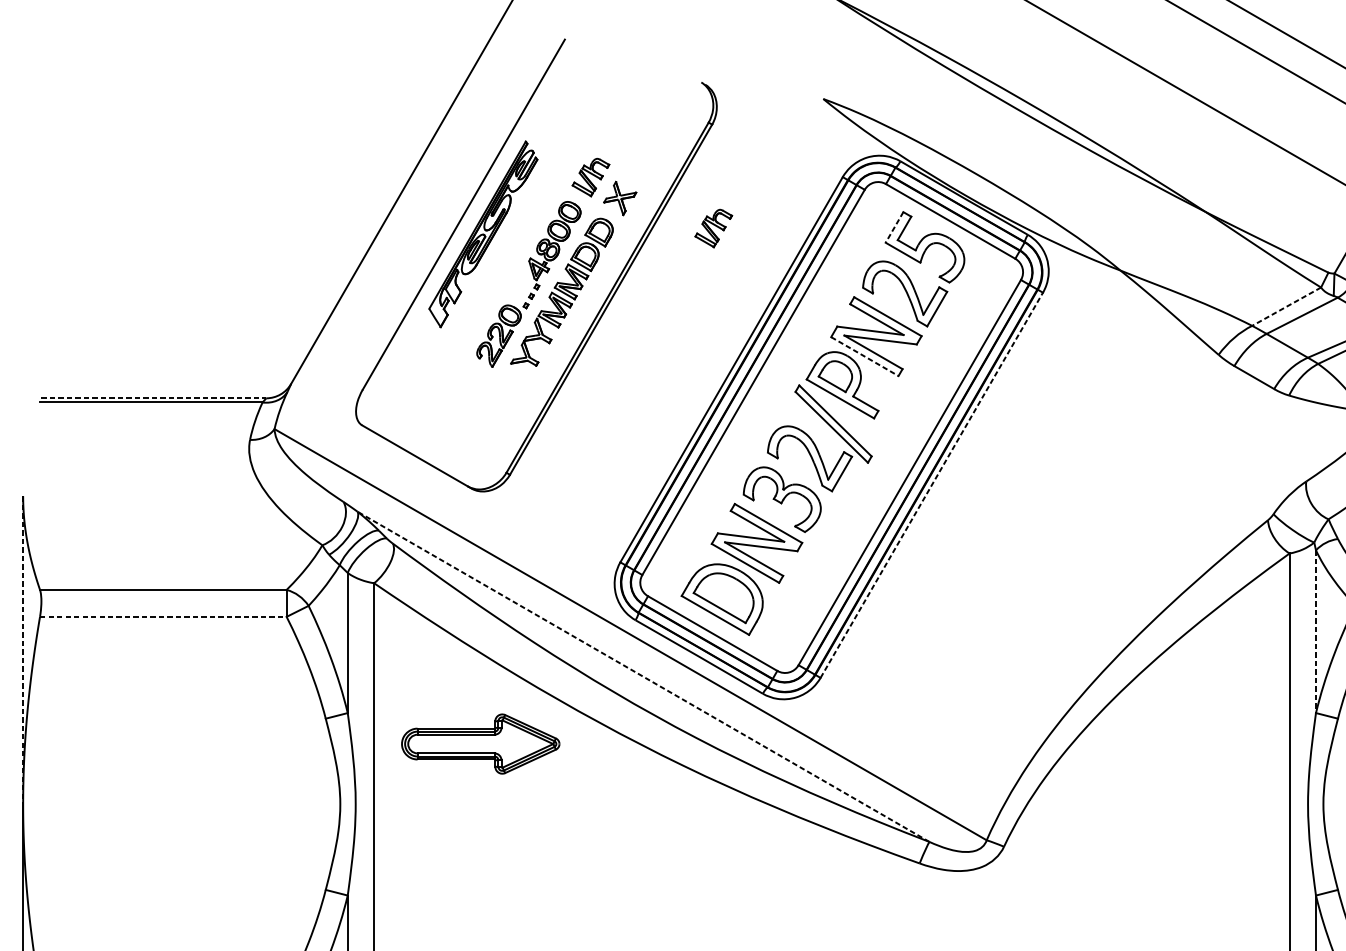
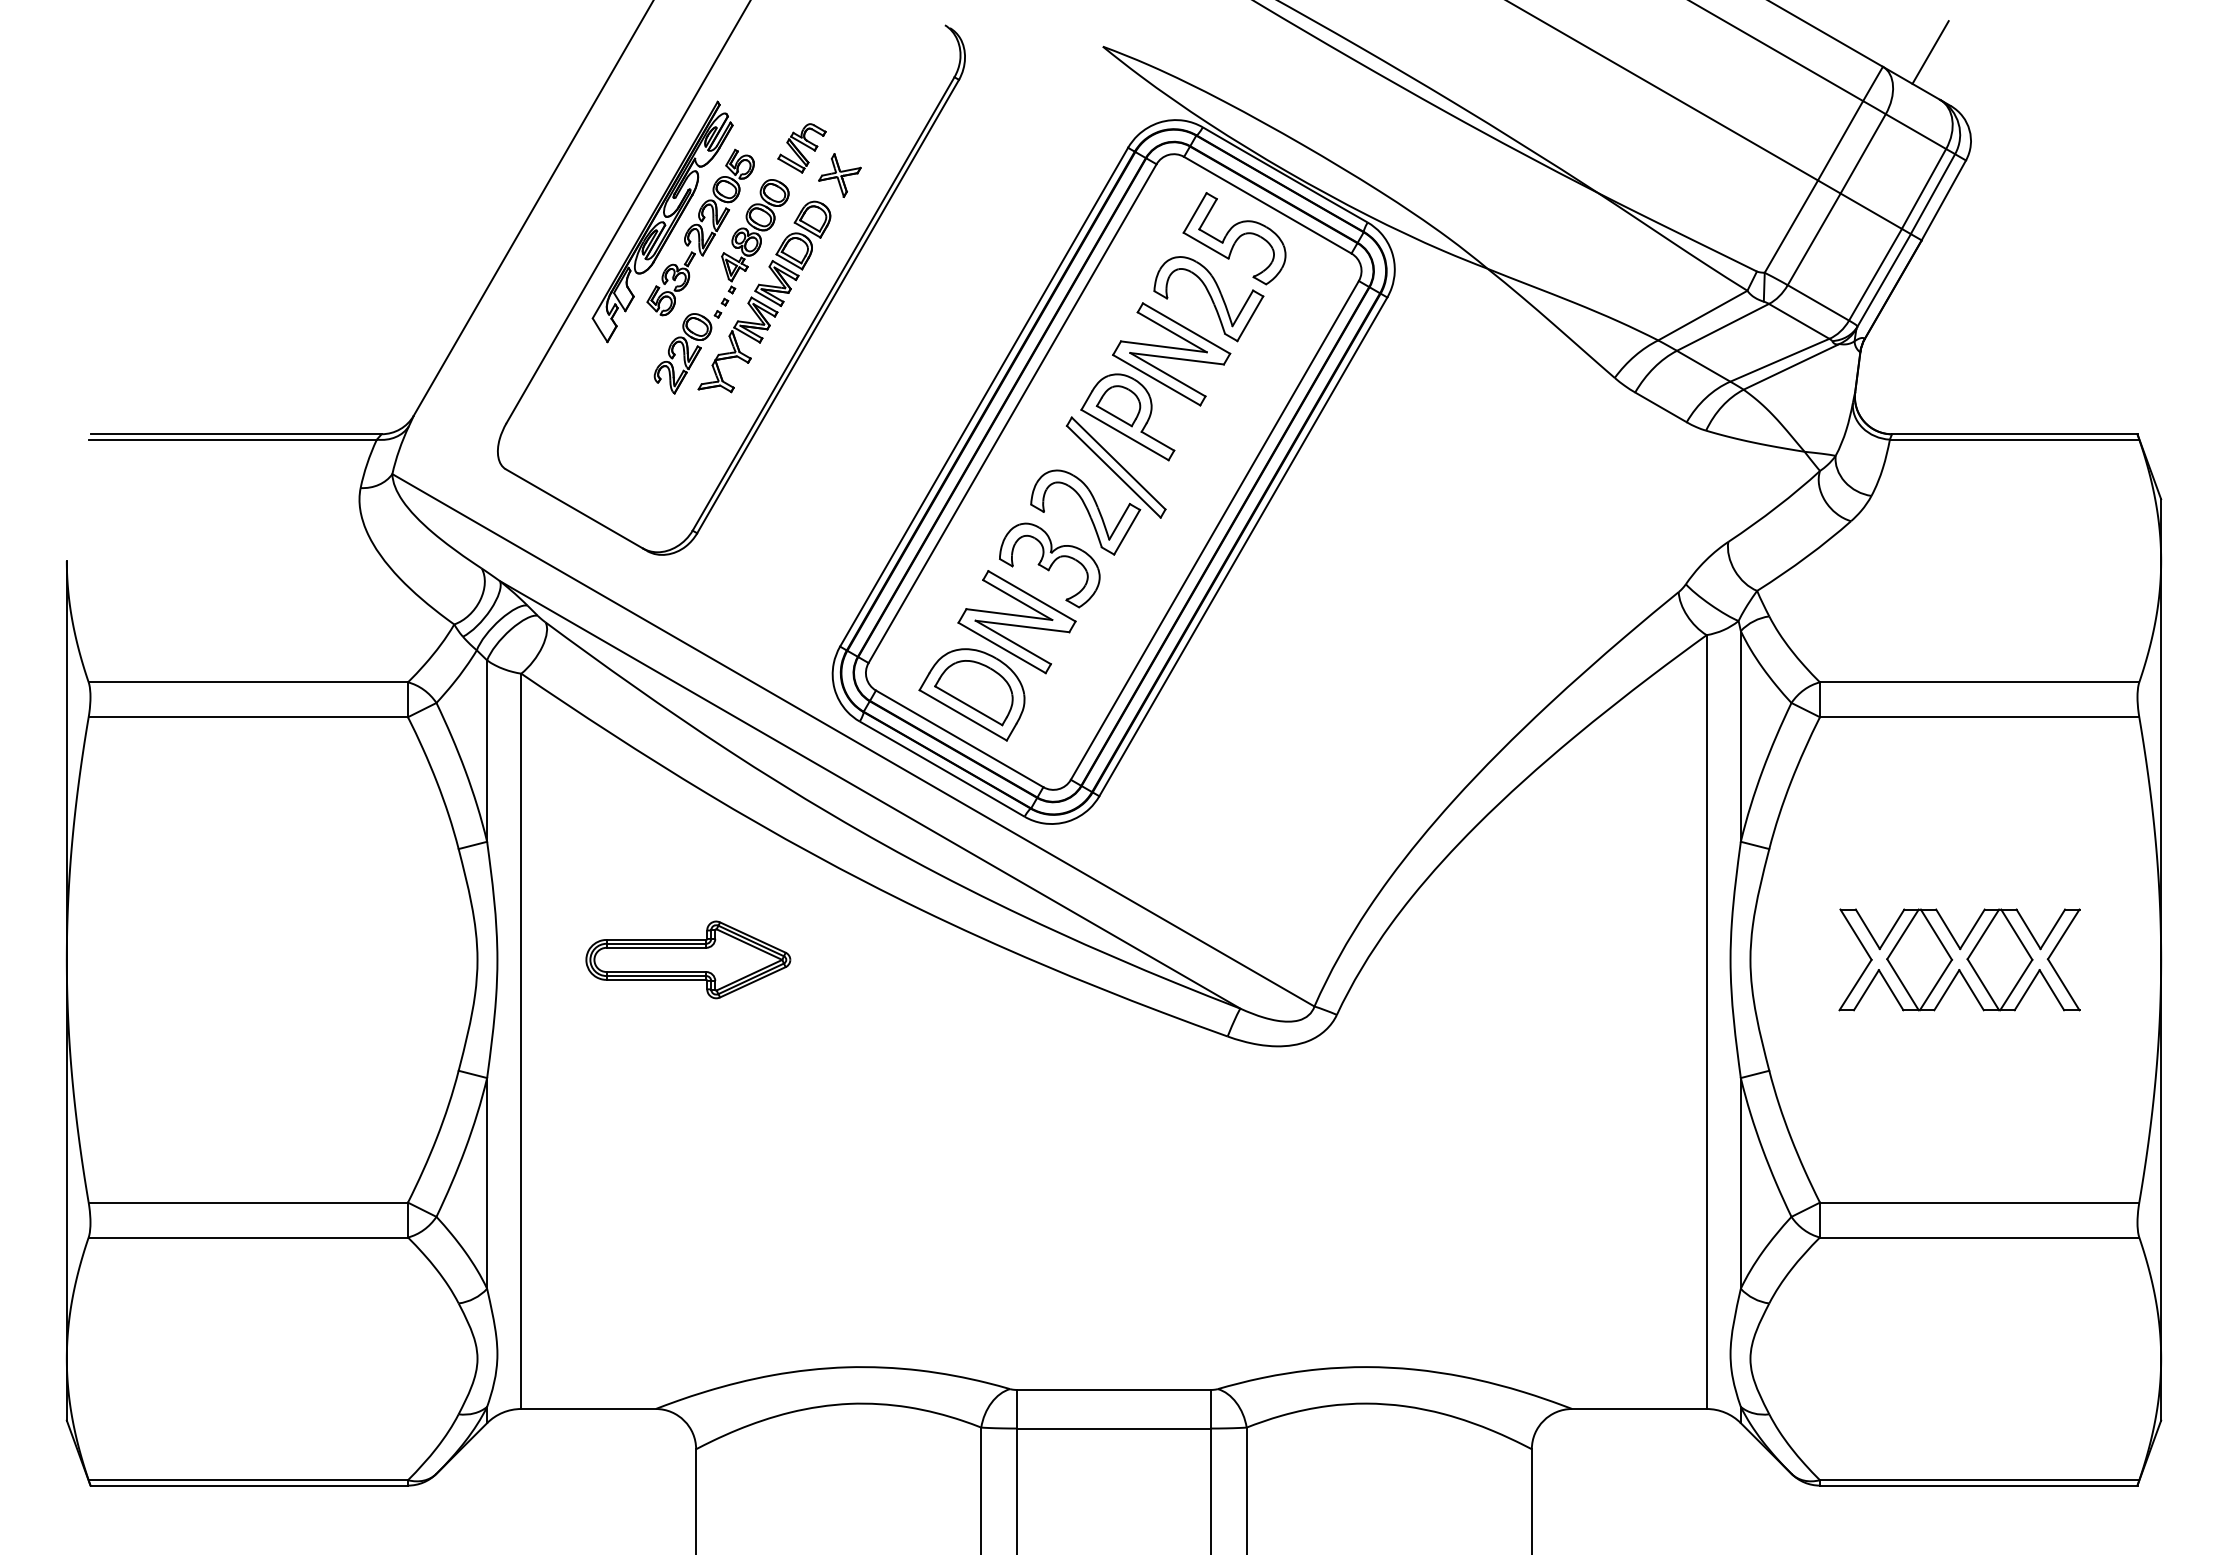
line: (894, 227) -> (1195, 212), dashed -> solid
part: (713, 228) -> (960, 214), removed
part: (512, 242) -> (700, 232), added
line: (1286, 306) -> (1702, 315), dashed -> solid
line: (865, 356) -> (1157, 380), dashed -> solid
line: (154, 398) -> (236, 434), dashed -> solid
line: (931, 485) -> (1243, 546), dashed -> solid
line: (163, 617) -> (248, 717), dashed -> solid
line: (1315, 631) -> (1740, 736), dashed -> solid
line: (22, 650) -> (66, 760), dashed -> solid
line: (643, 676) -> (870, 794), dashed -> solid
part: (480, 743) -> (688, 959), moved

